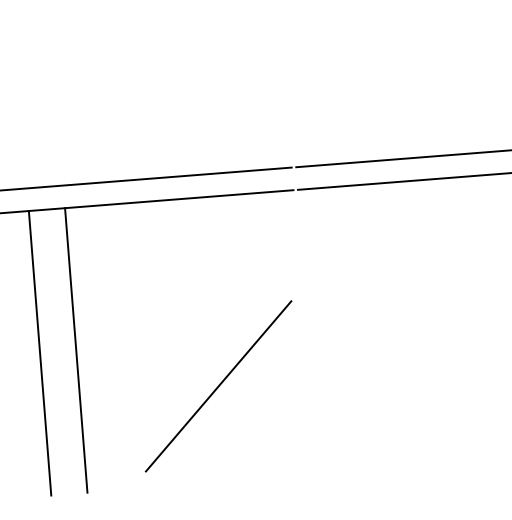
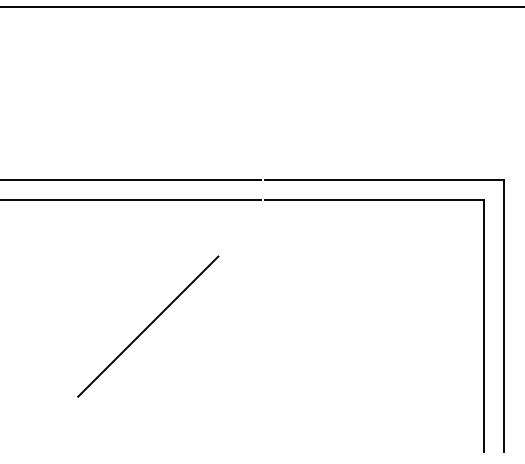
line: (75, 349) -> (57, 325), removed
line: (39, 352) -> (25, 325), removed
line: (218, 386) -> (148, 326), moved

